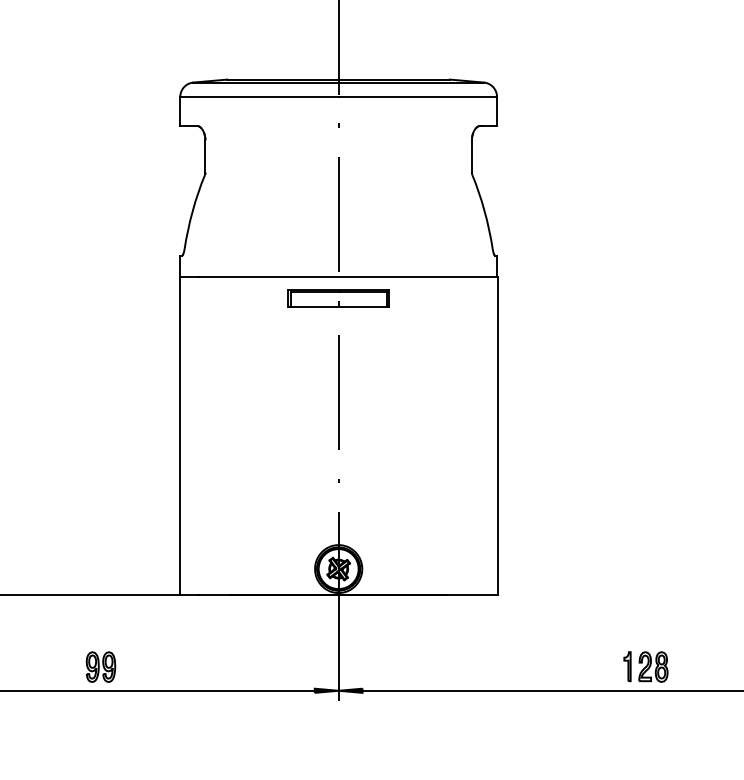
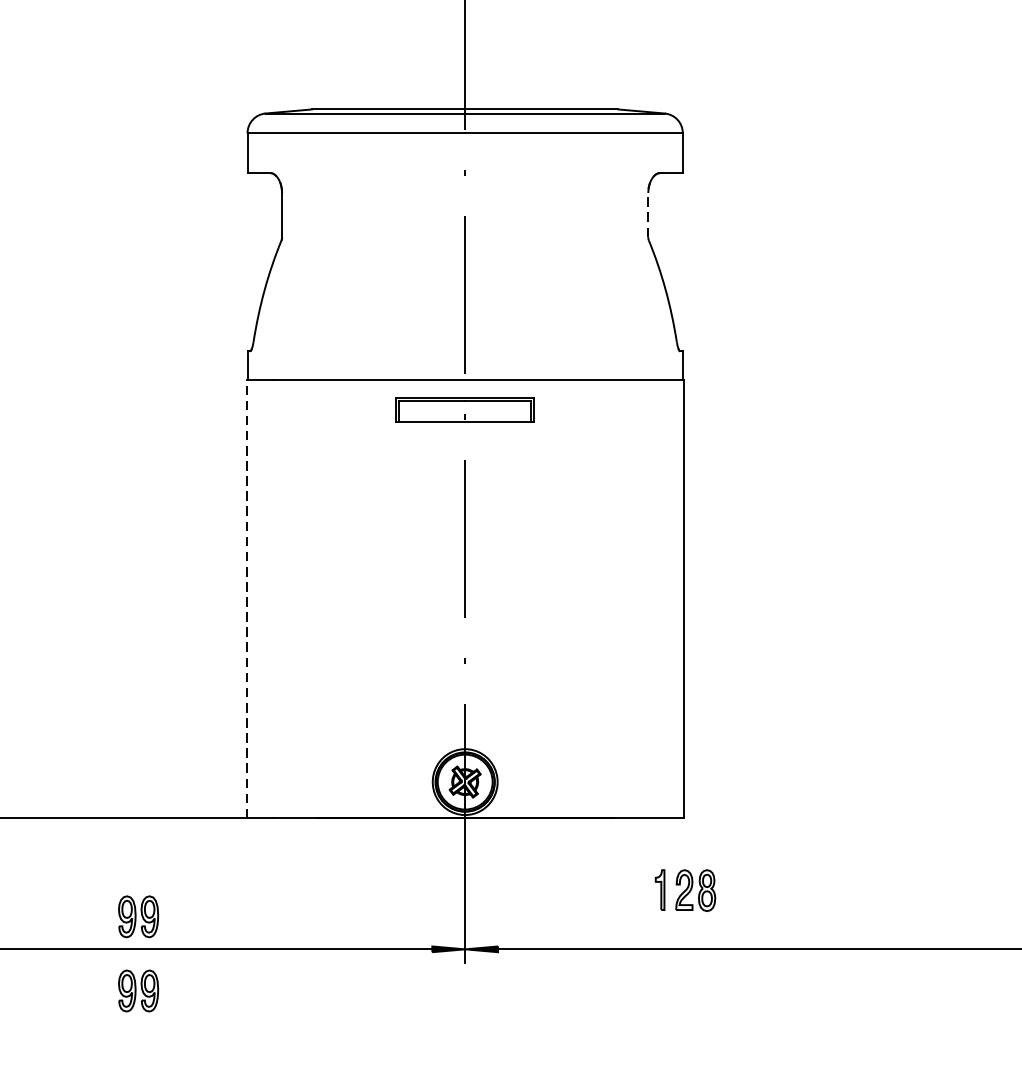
line: (471, 155) -> (647, 213), solid -> dashed
line: (179, 435) -> (246, 598), solid -> dashed
part: (645, 666) -> (684, 889), moved
part: (100, 720) -> (137, 990), added

